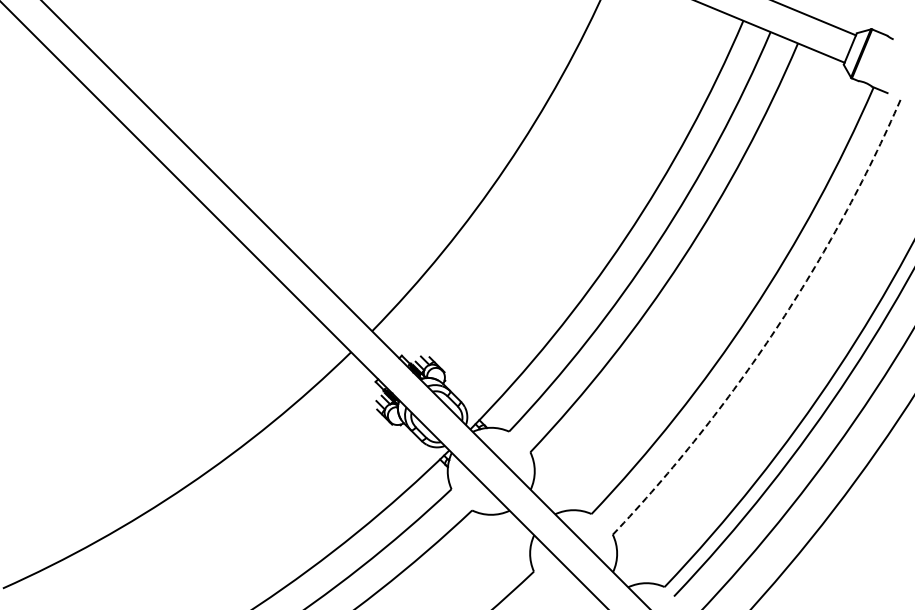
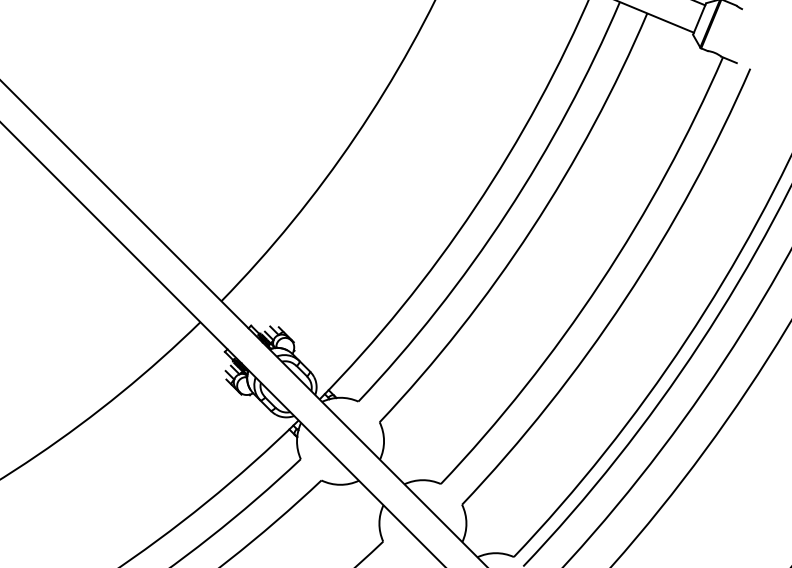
arc: (775, 329) -> (624, 299), dashed -> solid

